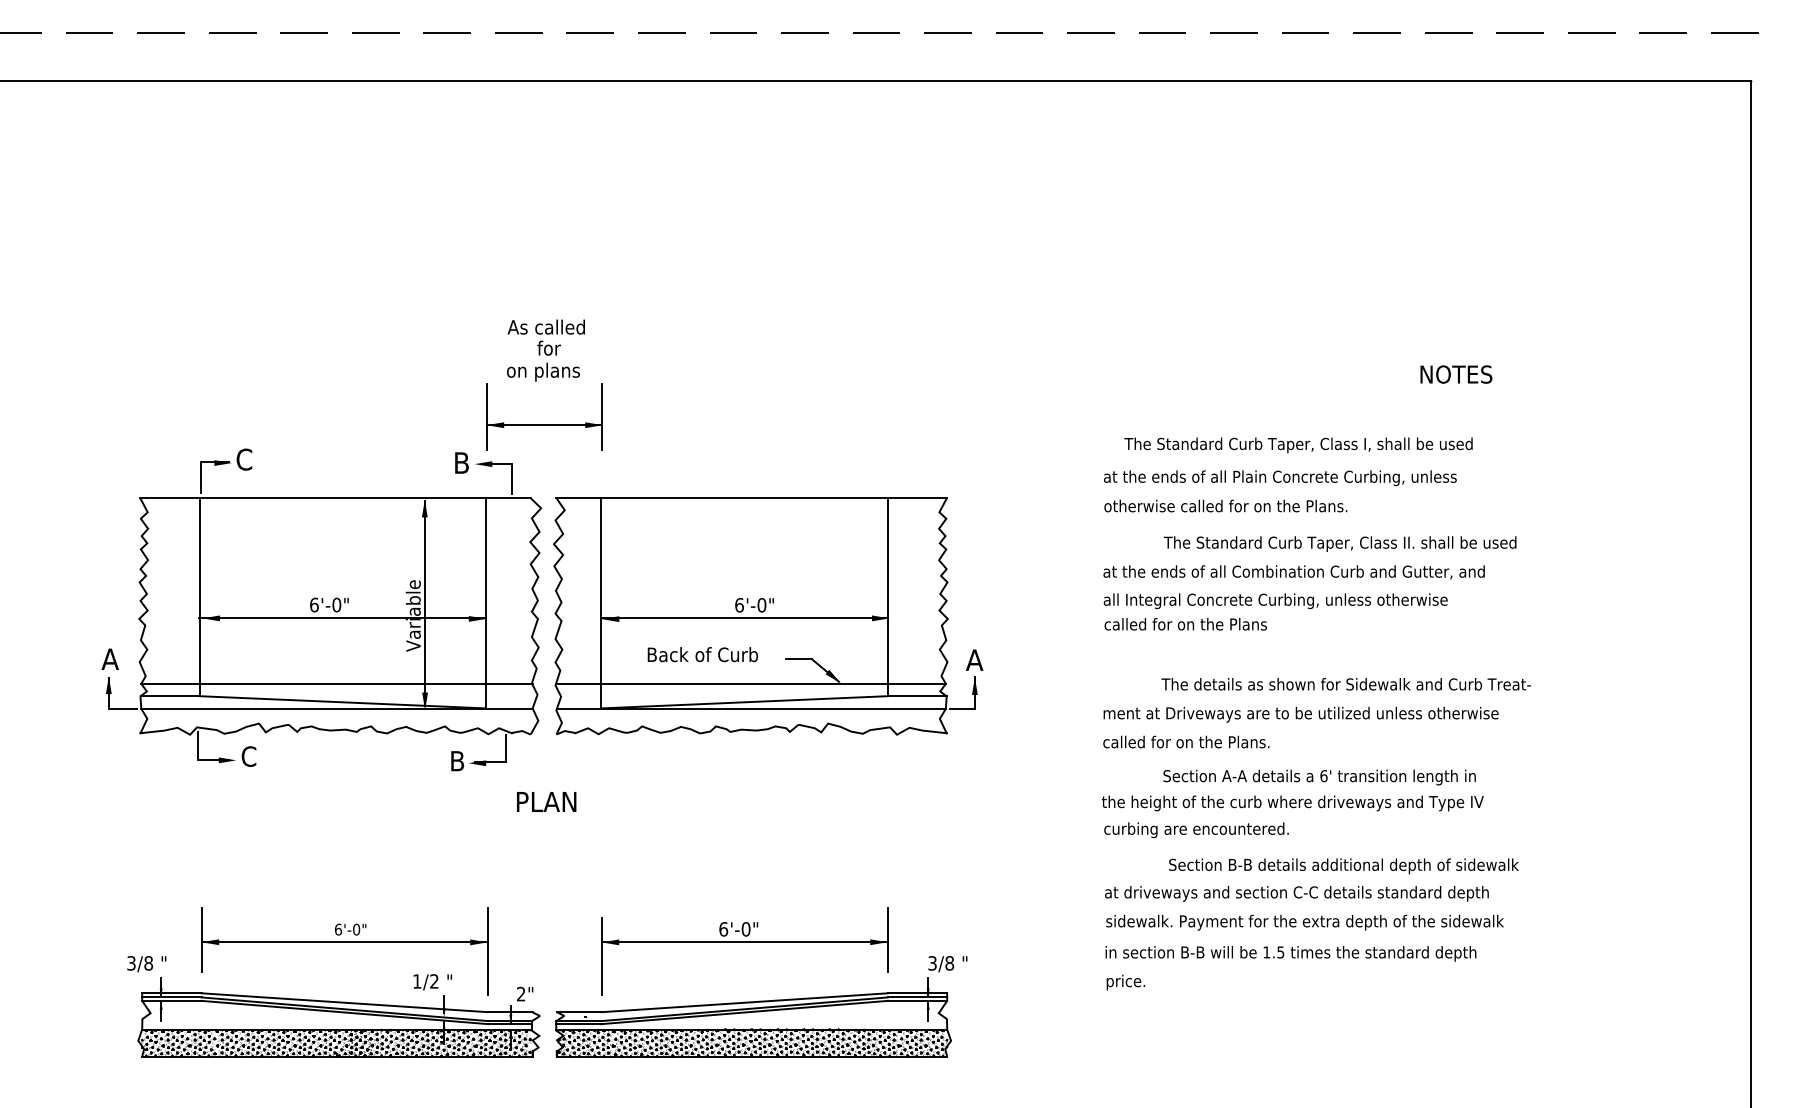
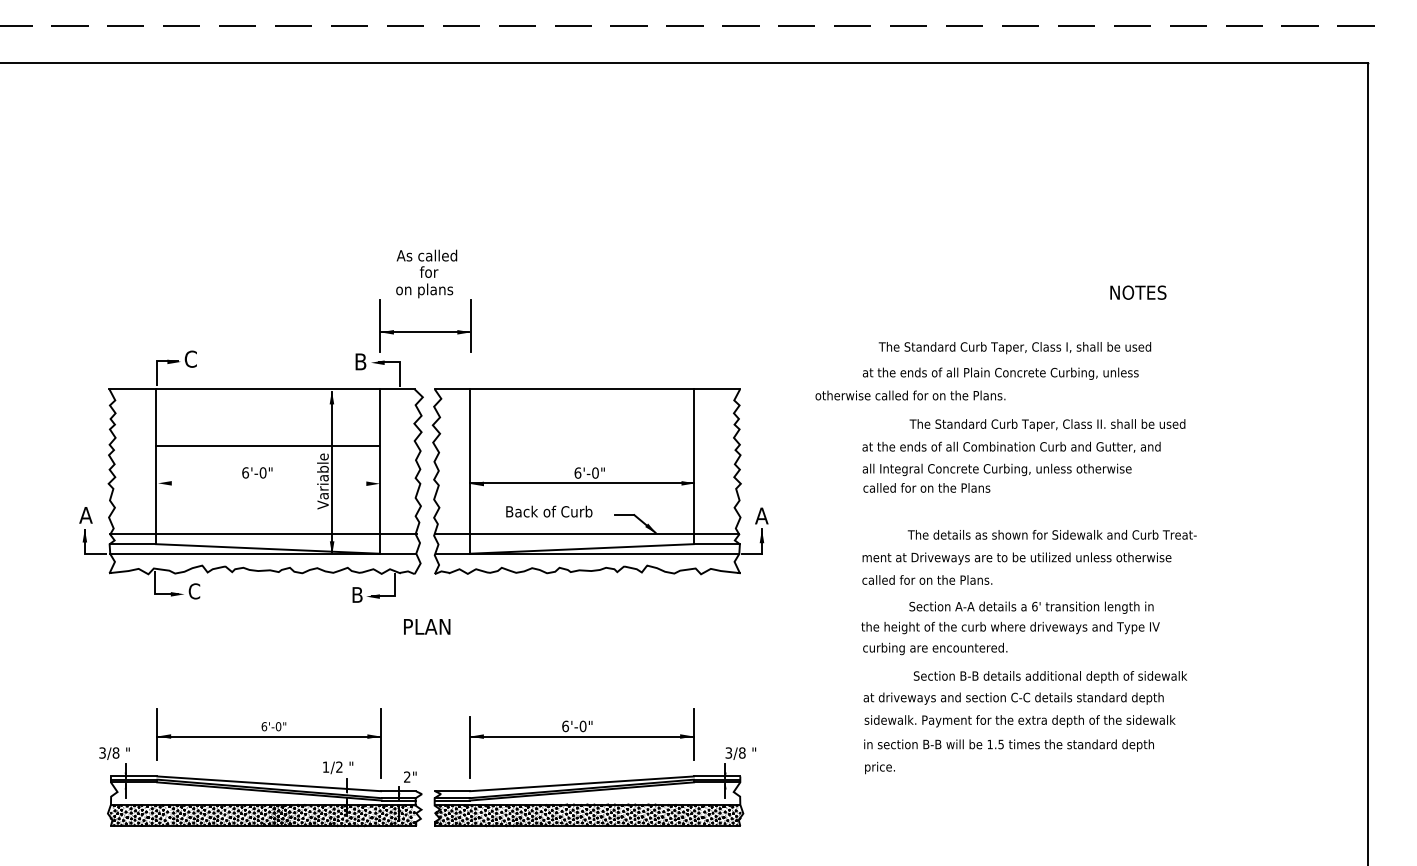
text: (1225, 505) -> (910, 395), moved
line: (342, 618) -> (267, 445), moved

